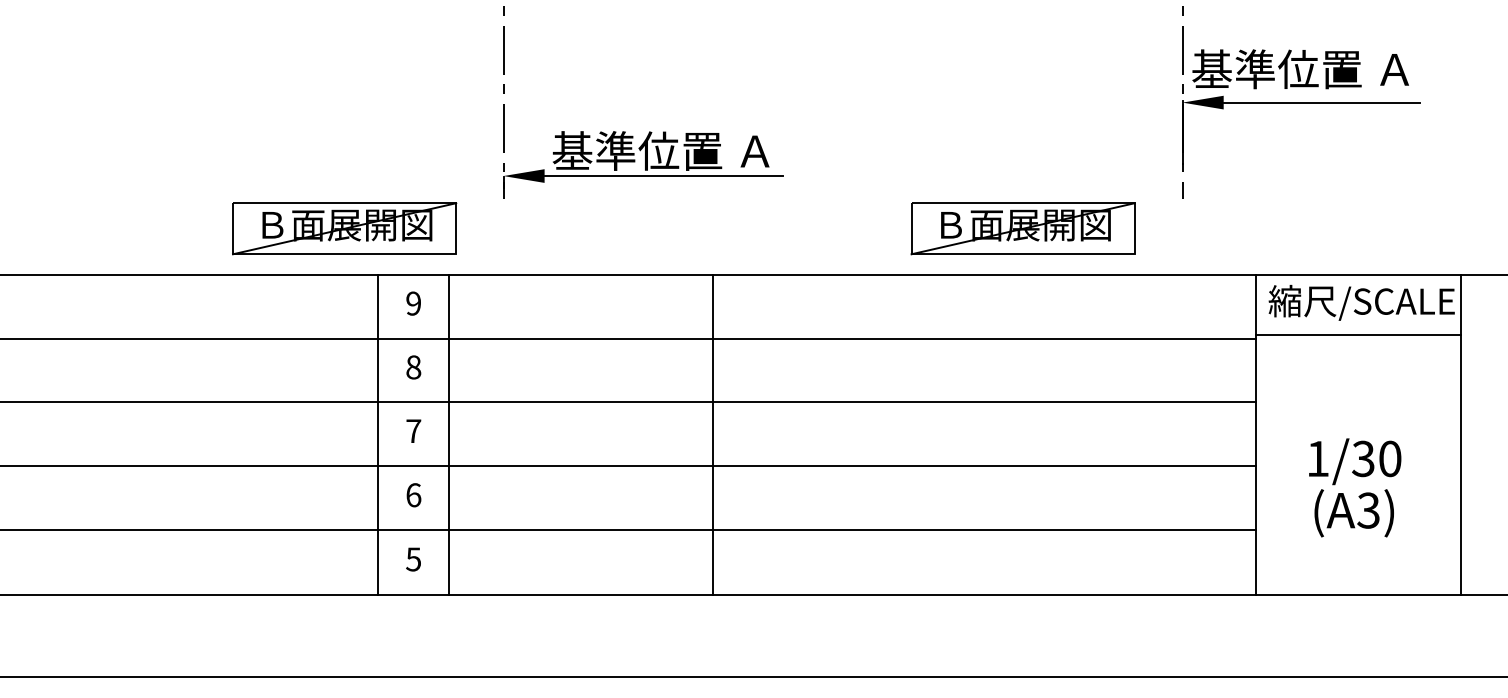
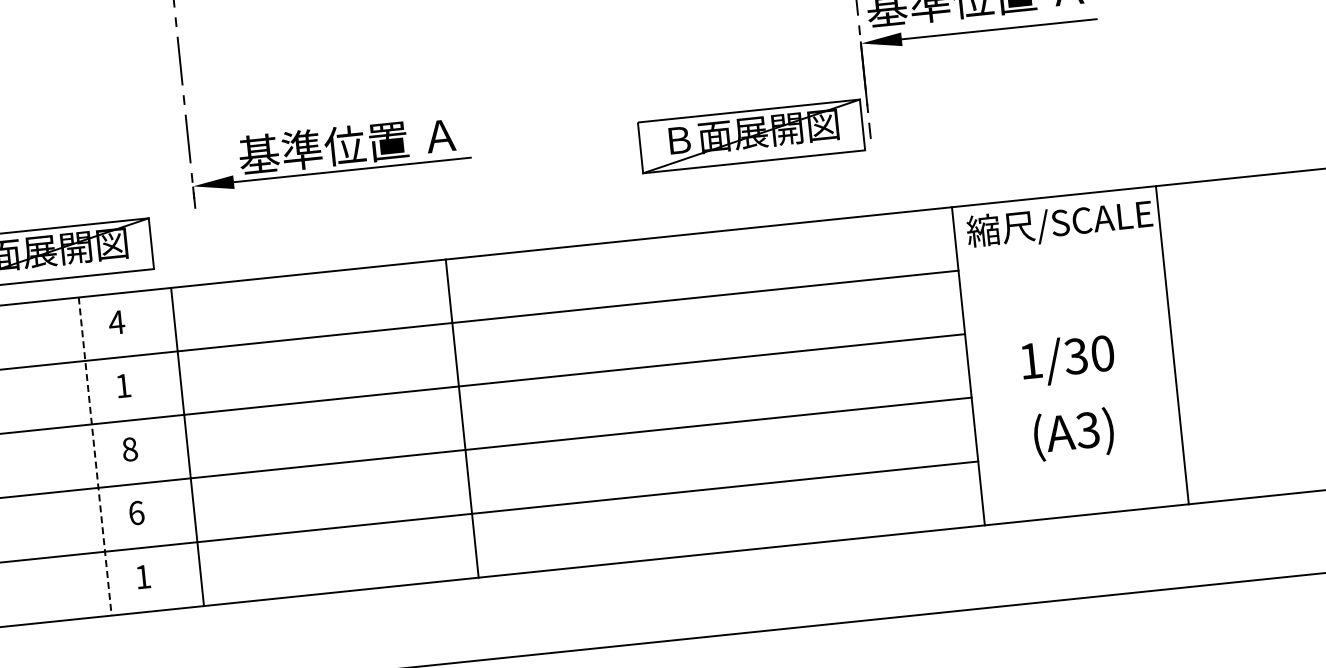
part: (1022, 228) -> (750, 136), moved
text: (413, 303) -> (116, 322), 9 -> 4
line: (1358, 335) -> (1059, 257), removed
text: (413, 367) -> (123, 386), 8 -> 1
text: (413, 431) -> (129, 449), 7 -> 8
line: (378, 434) -> (95, 456), solid -> dashed
line: (449, 434) -> (187, 446), moved
line: (713, 434) -> (462, 418), moved
text: (1355, 461) -> (1068, 359), moved
text: (413, 559) -> (142, 577), 5 -> 1

